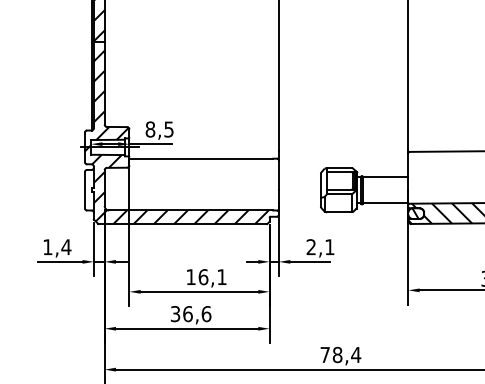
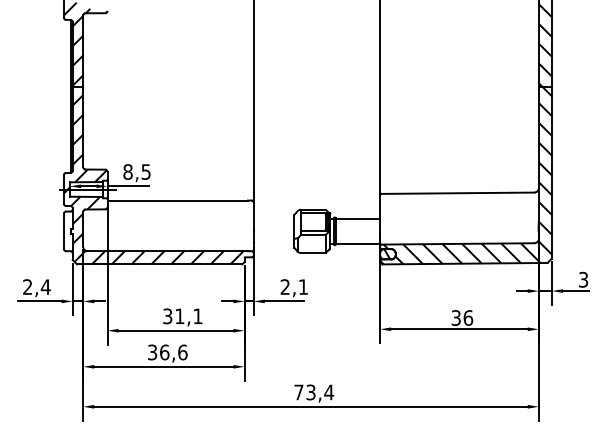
text: (47, 246) -> (27, 286), 1,4 -> 2,4
text: (196, 277) -> (173, 316), 16,1 -> 31,1
text: (337, 355) -> (310, 392), 78,4 -> 73,4

